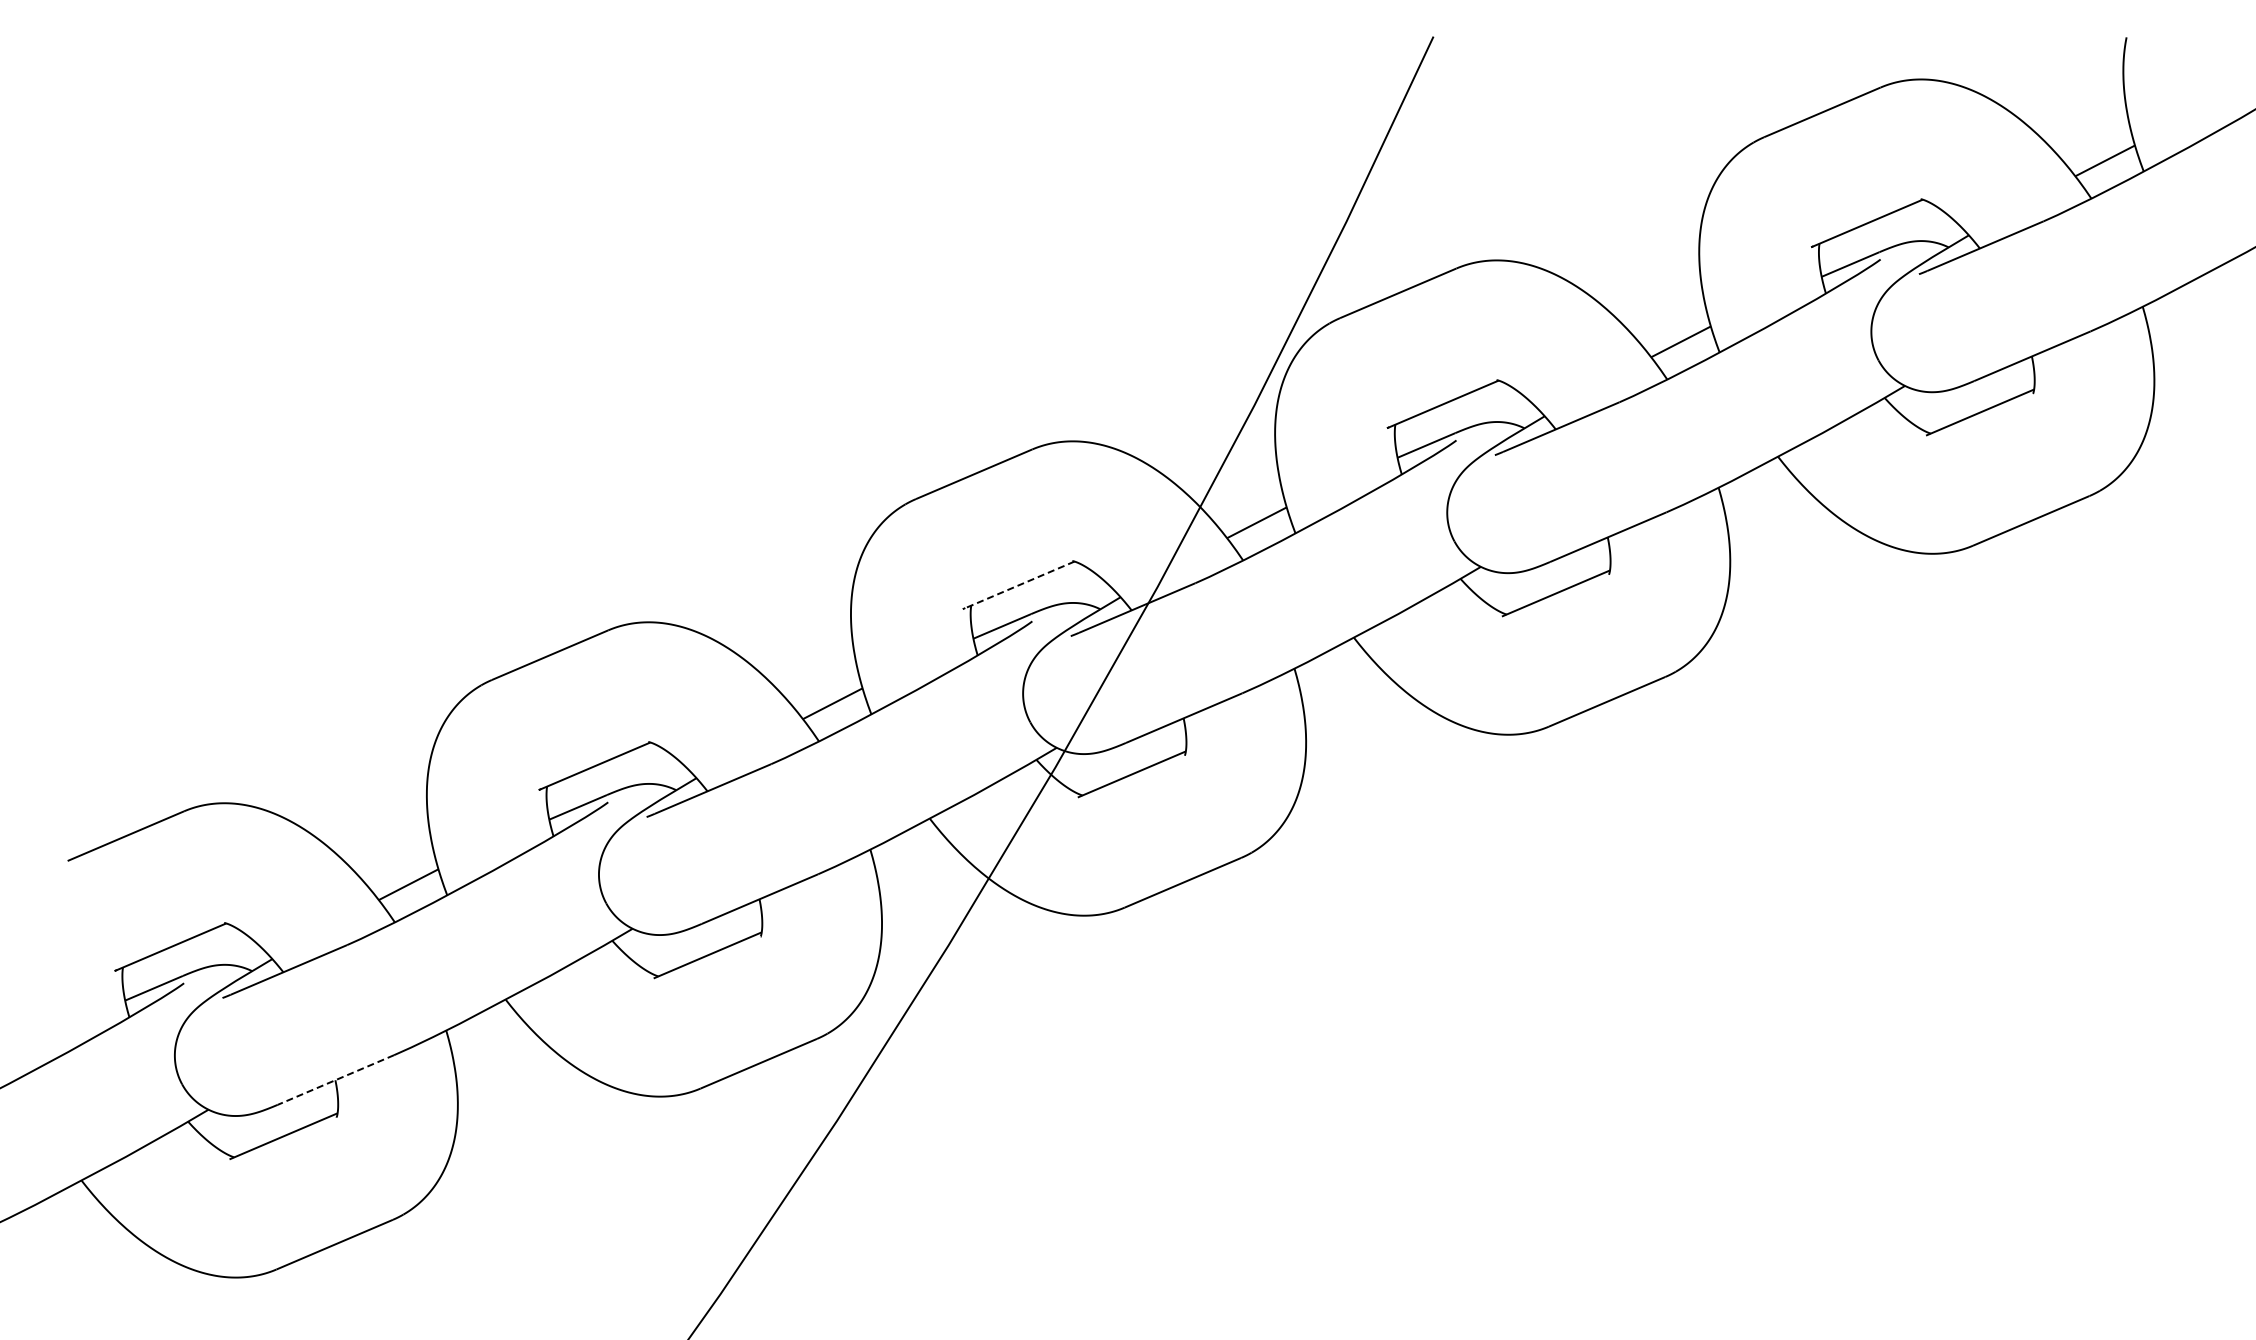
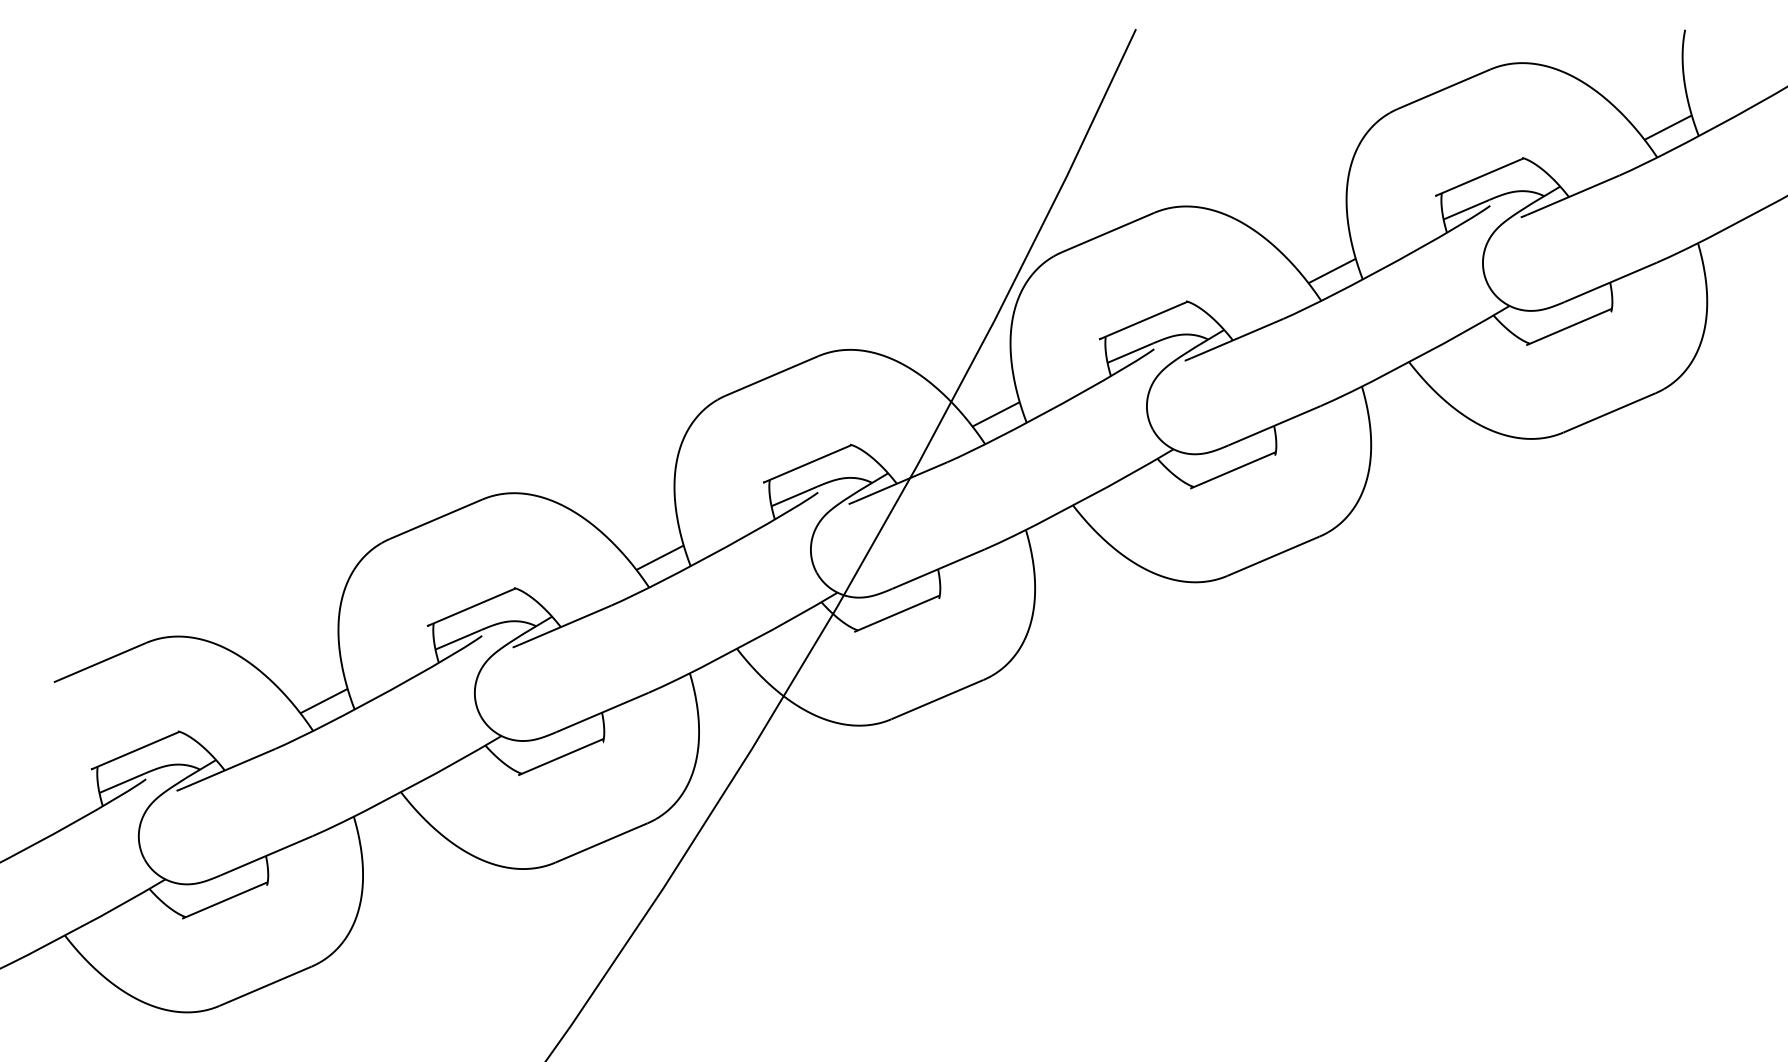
line: (1018, 585) -> (807, 464), dashed -> solid
line: (335, 1080) -> (266, 856), dashed -> solid

